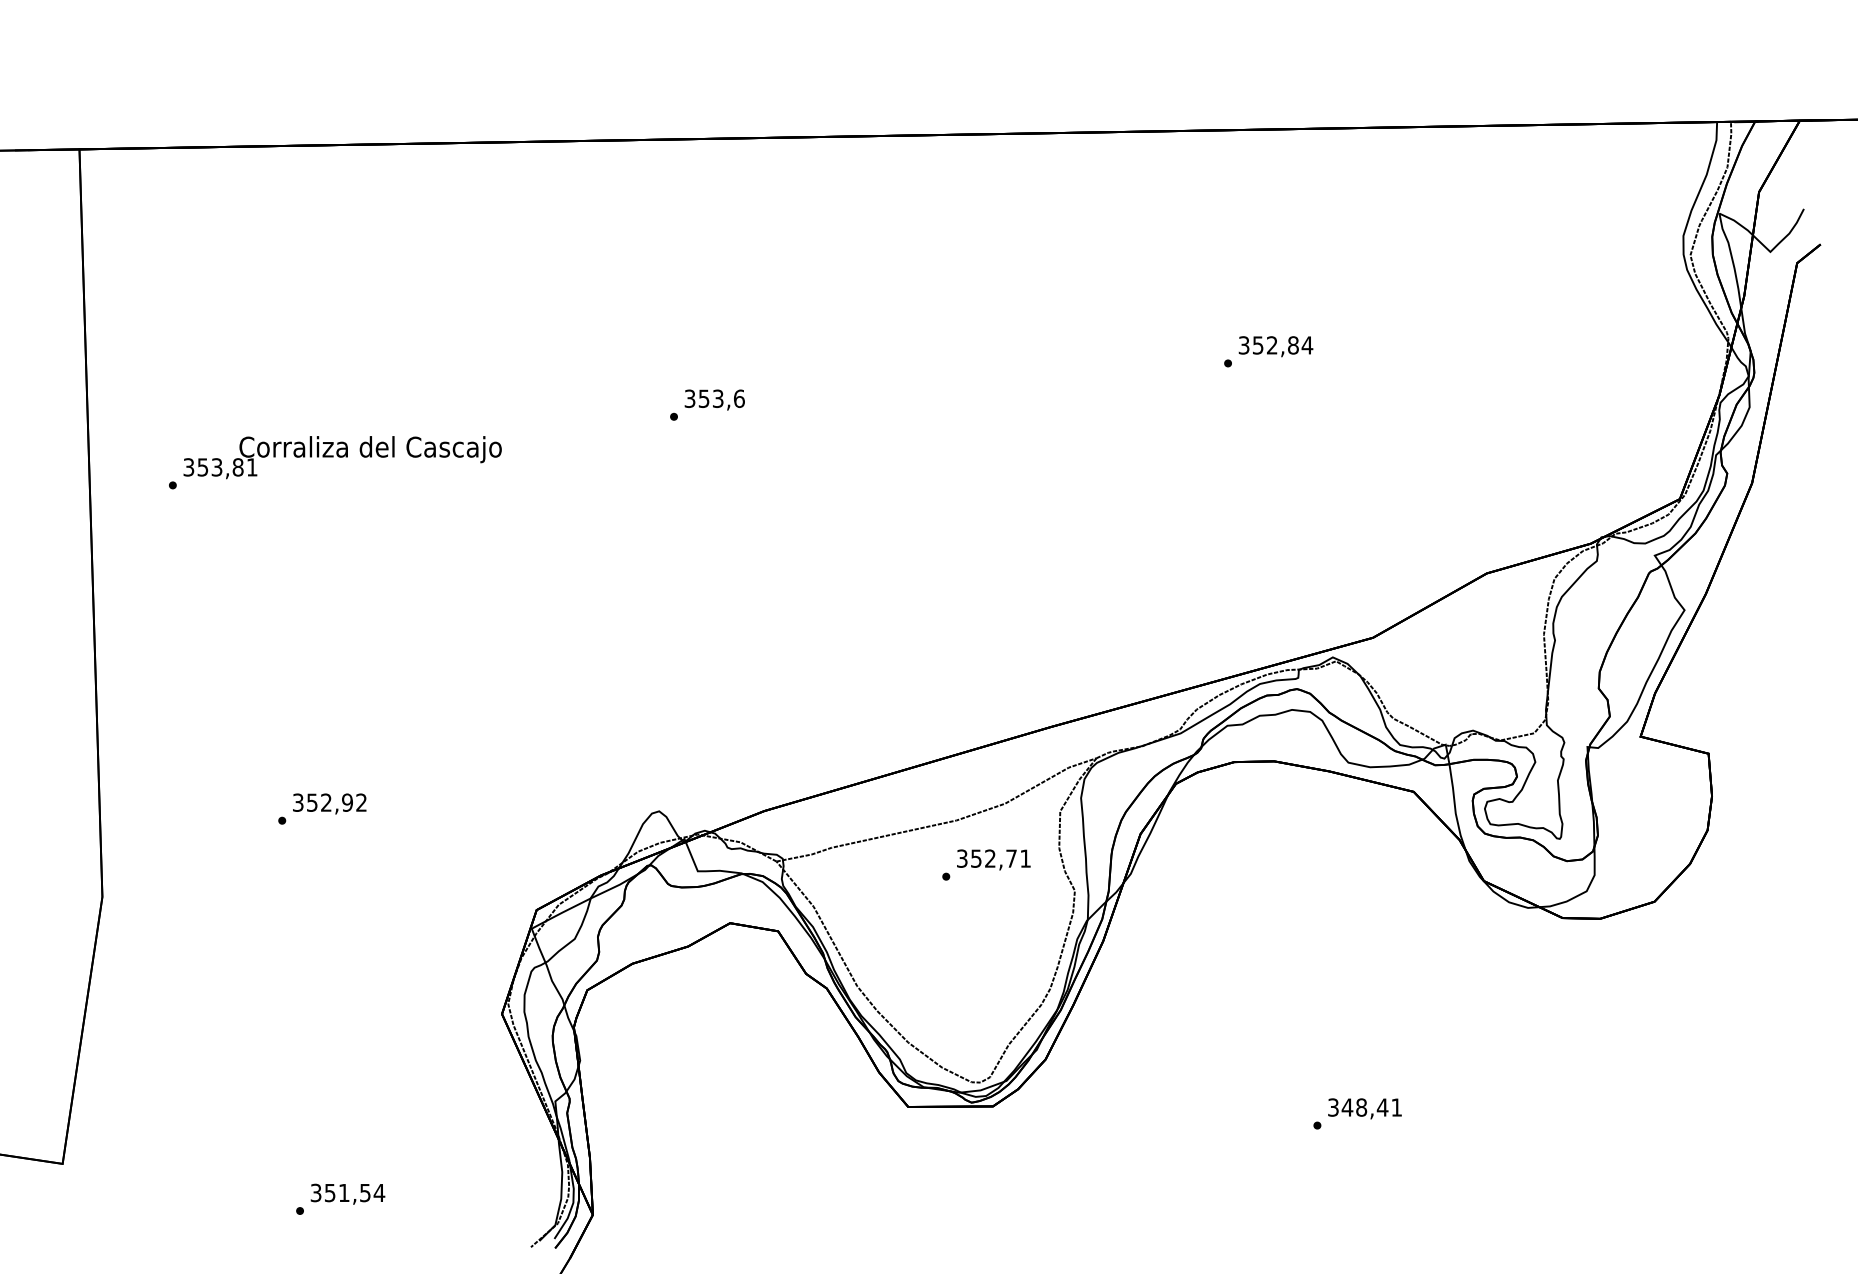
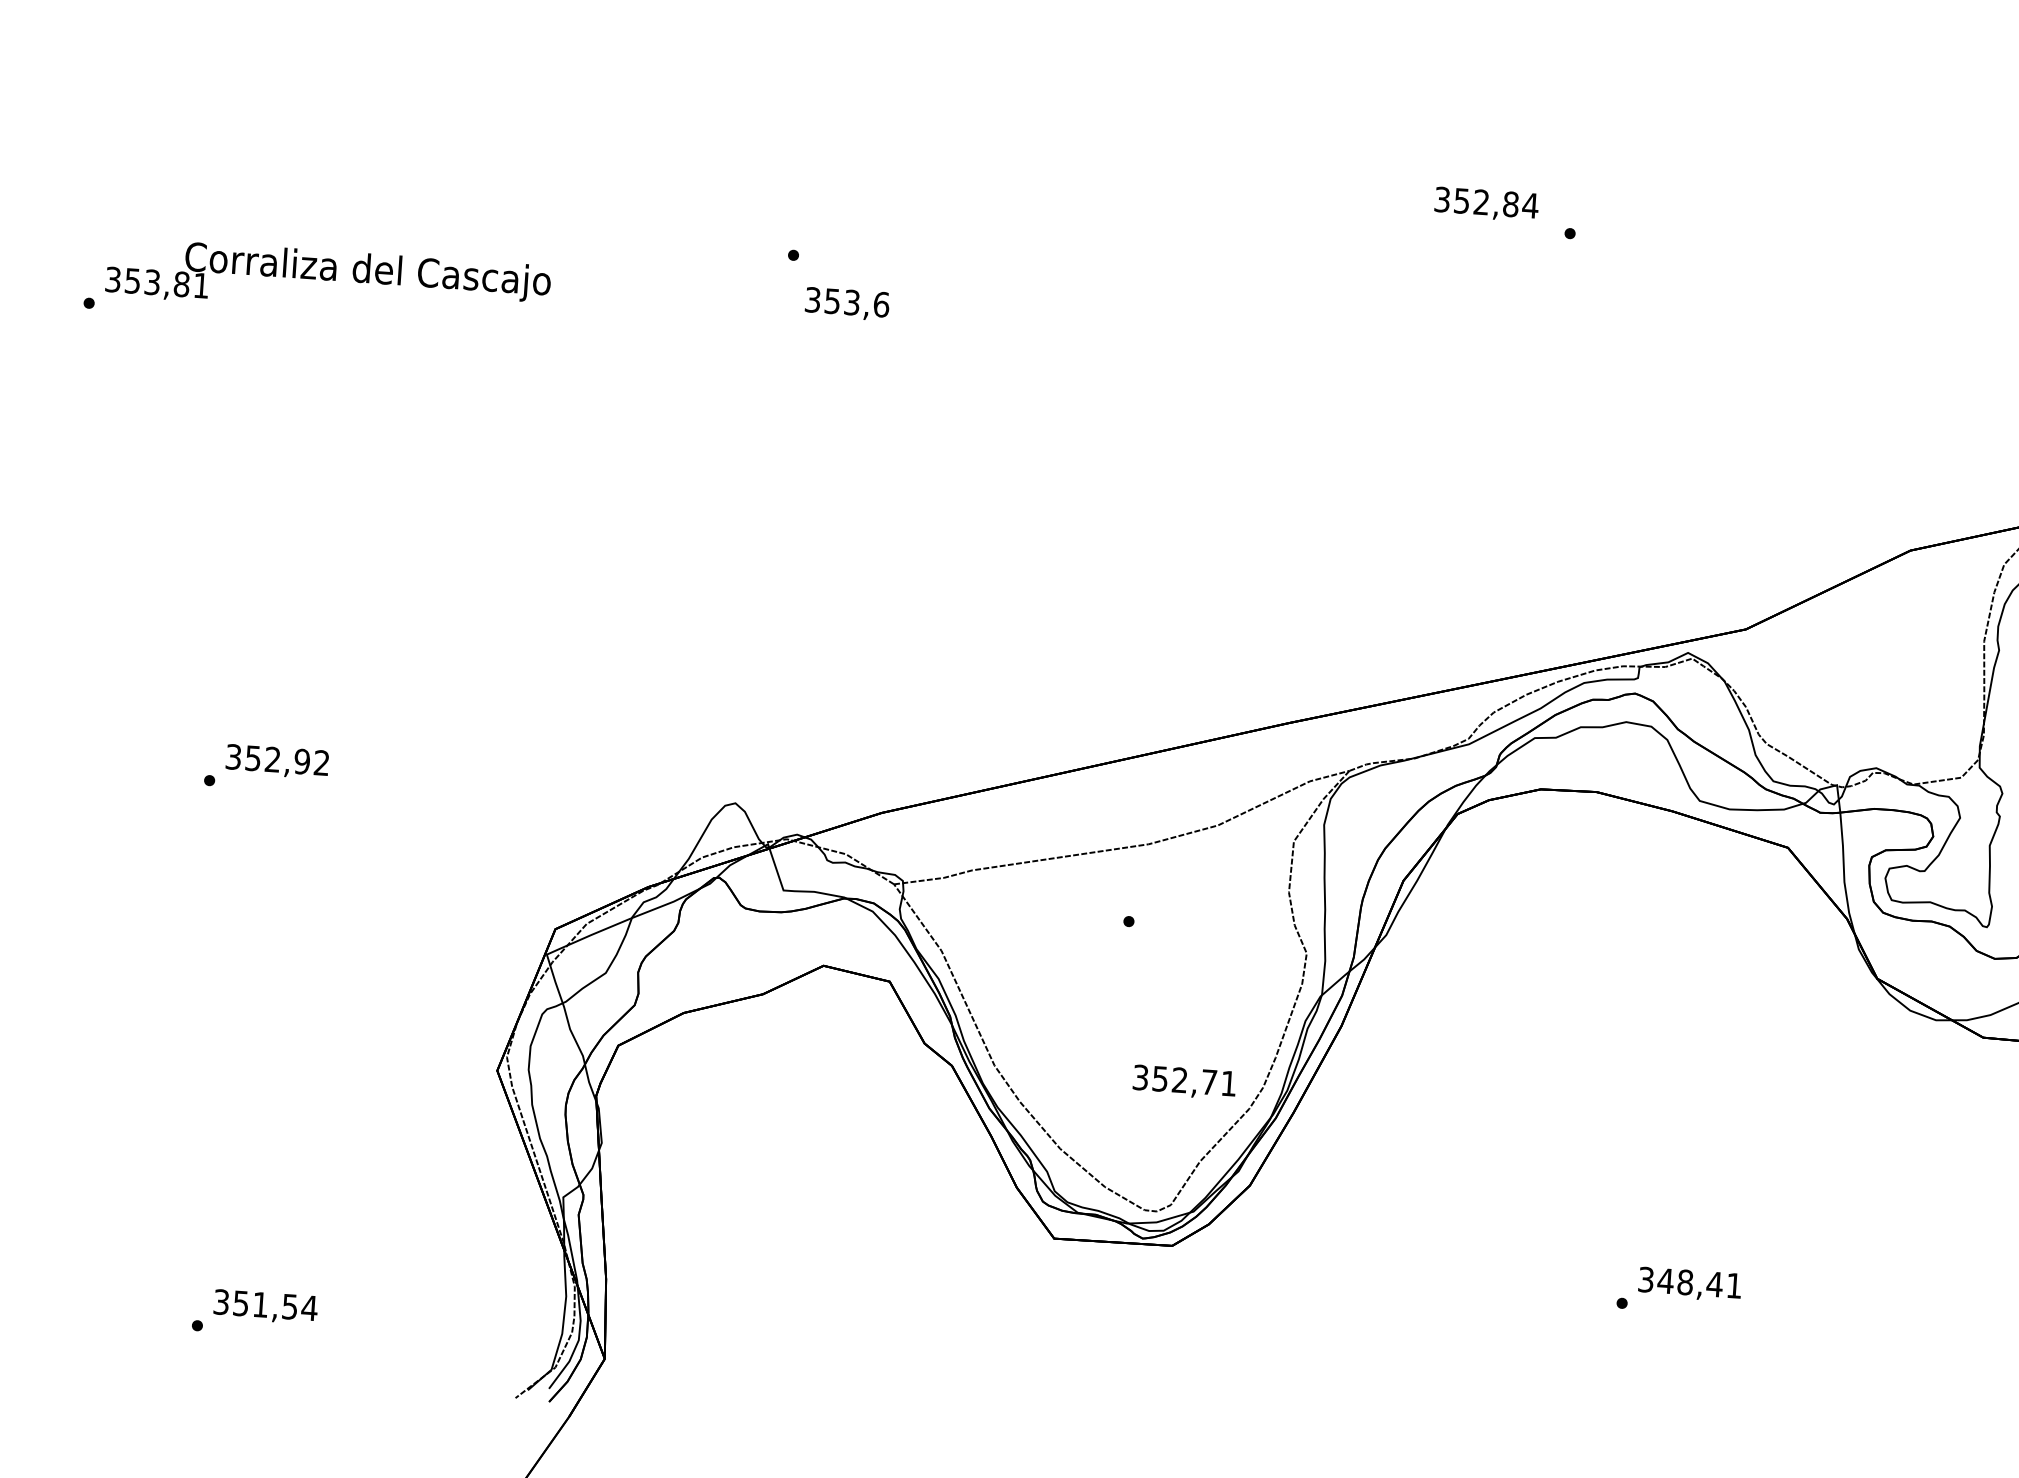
text: (1275, 346) -> (1485, 204), moved
text: (714, 399) -> (846, 303), moved
text: (993, 859) -> (1184, 1081), moved

